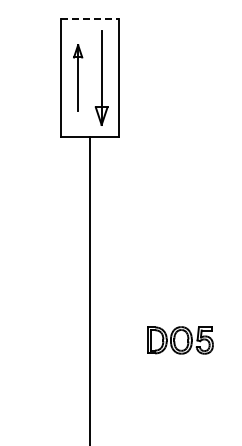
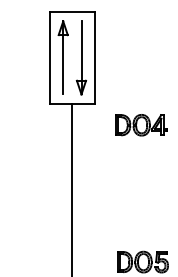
line: (90, 19) -> (72, 12), dashed -> solid
part: (77, 77) -> (62, 57), size x1.43
part: (178, 164) -> (141, 125), added

